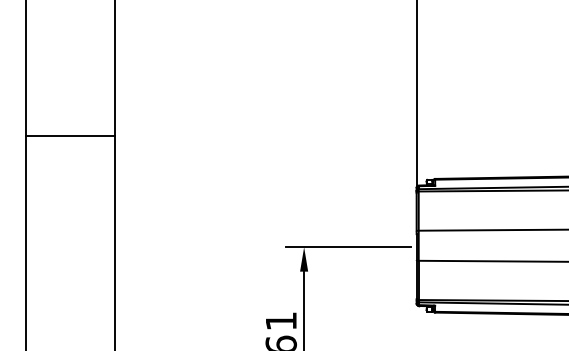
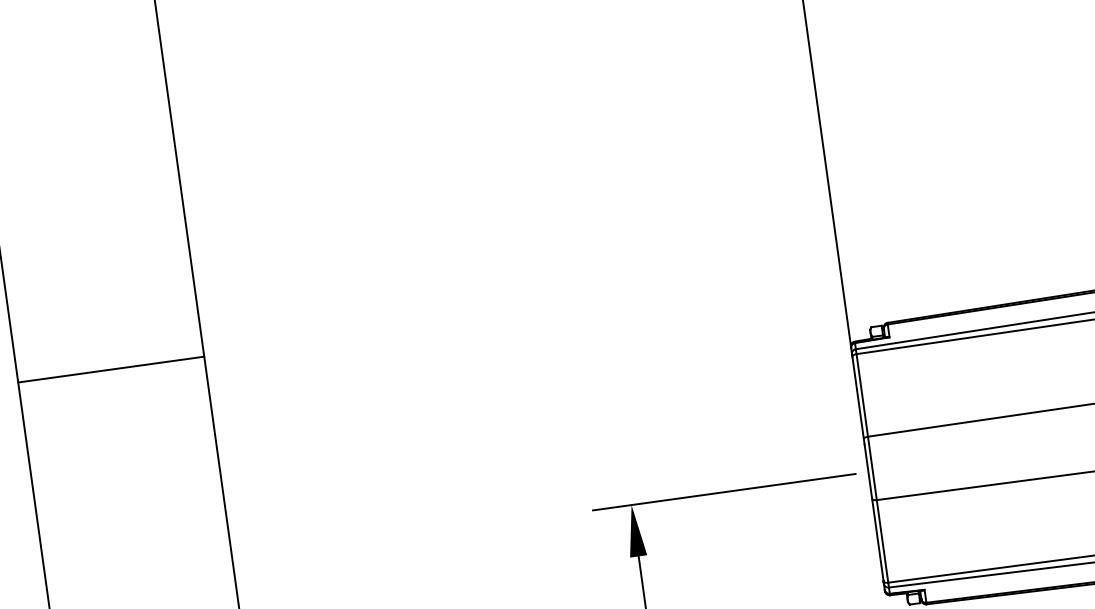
line: (70, 136) -> (111, 369), moved

